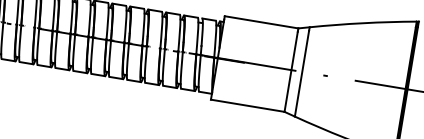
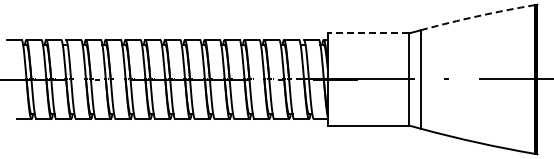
line: (261, 22) -> (368, 33), solid -> dashed
arc: (362, 23) -> (477, 16), solid -> dashed

